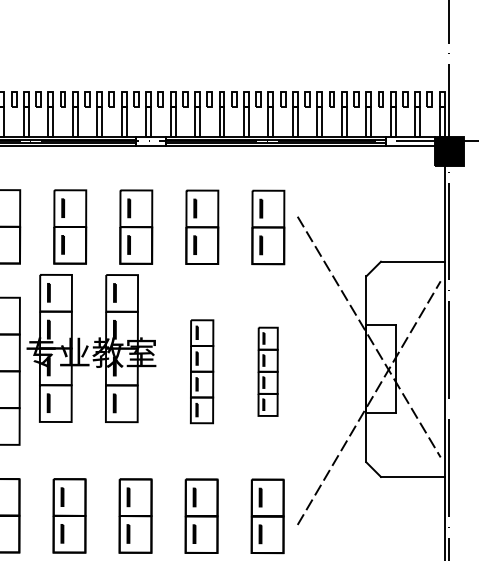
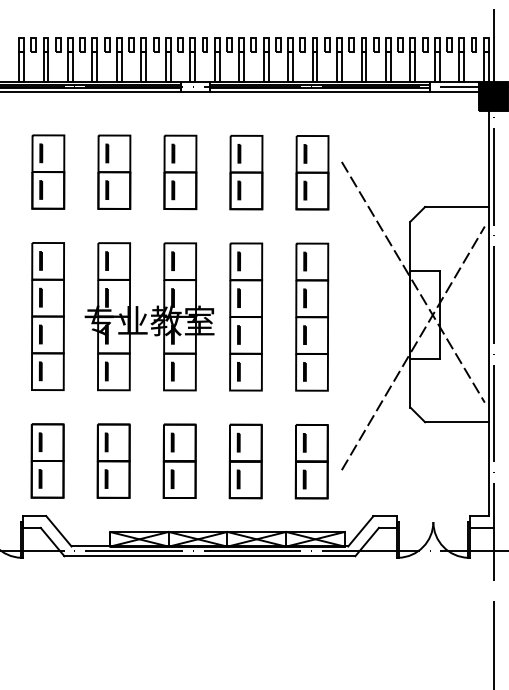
part: (91, 348) -> (149, 316), moved
part: (202, 371) -> (246, 316), size x1.43
part: (268, 371) -> (312, 316), size x1.67

